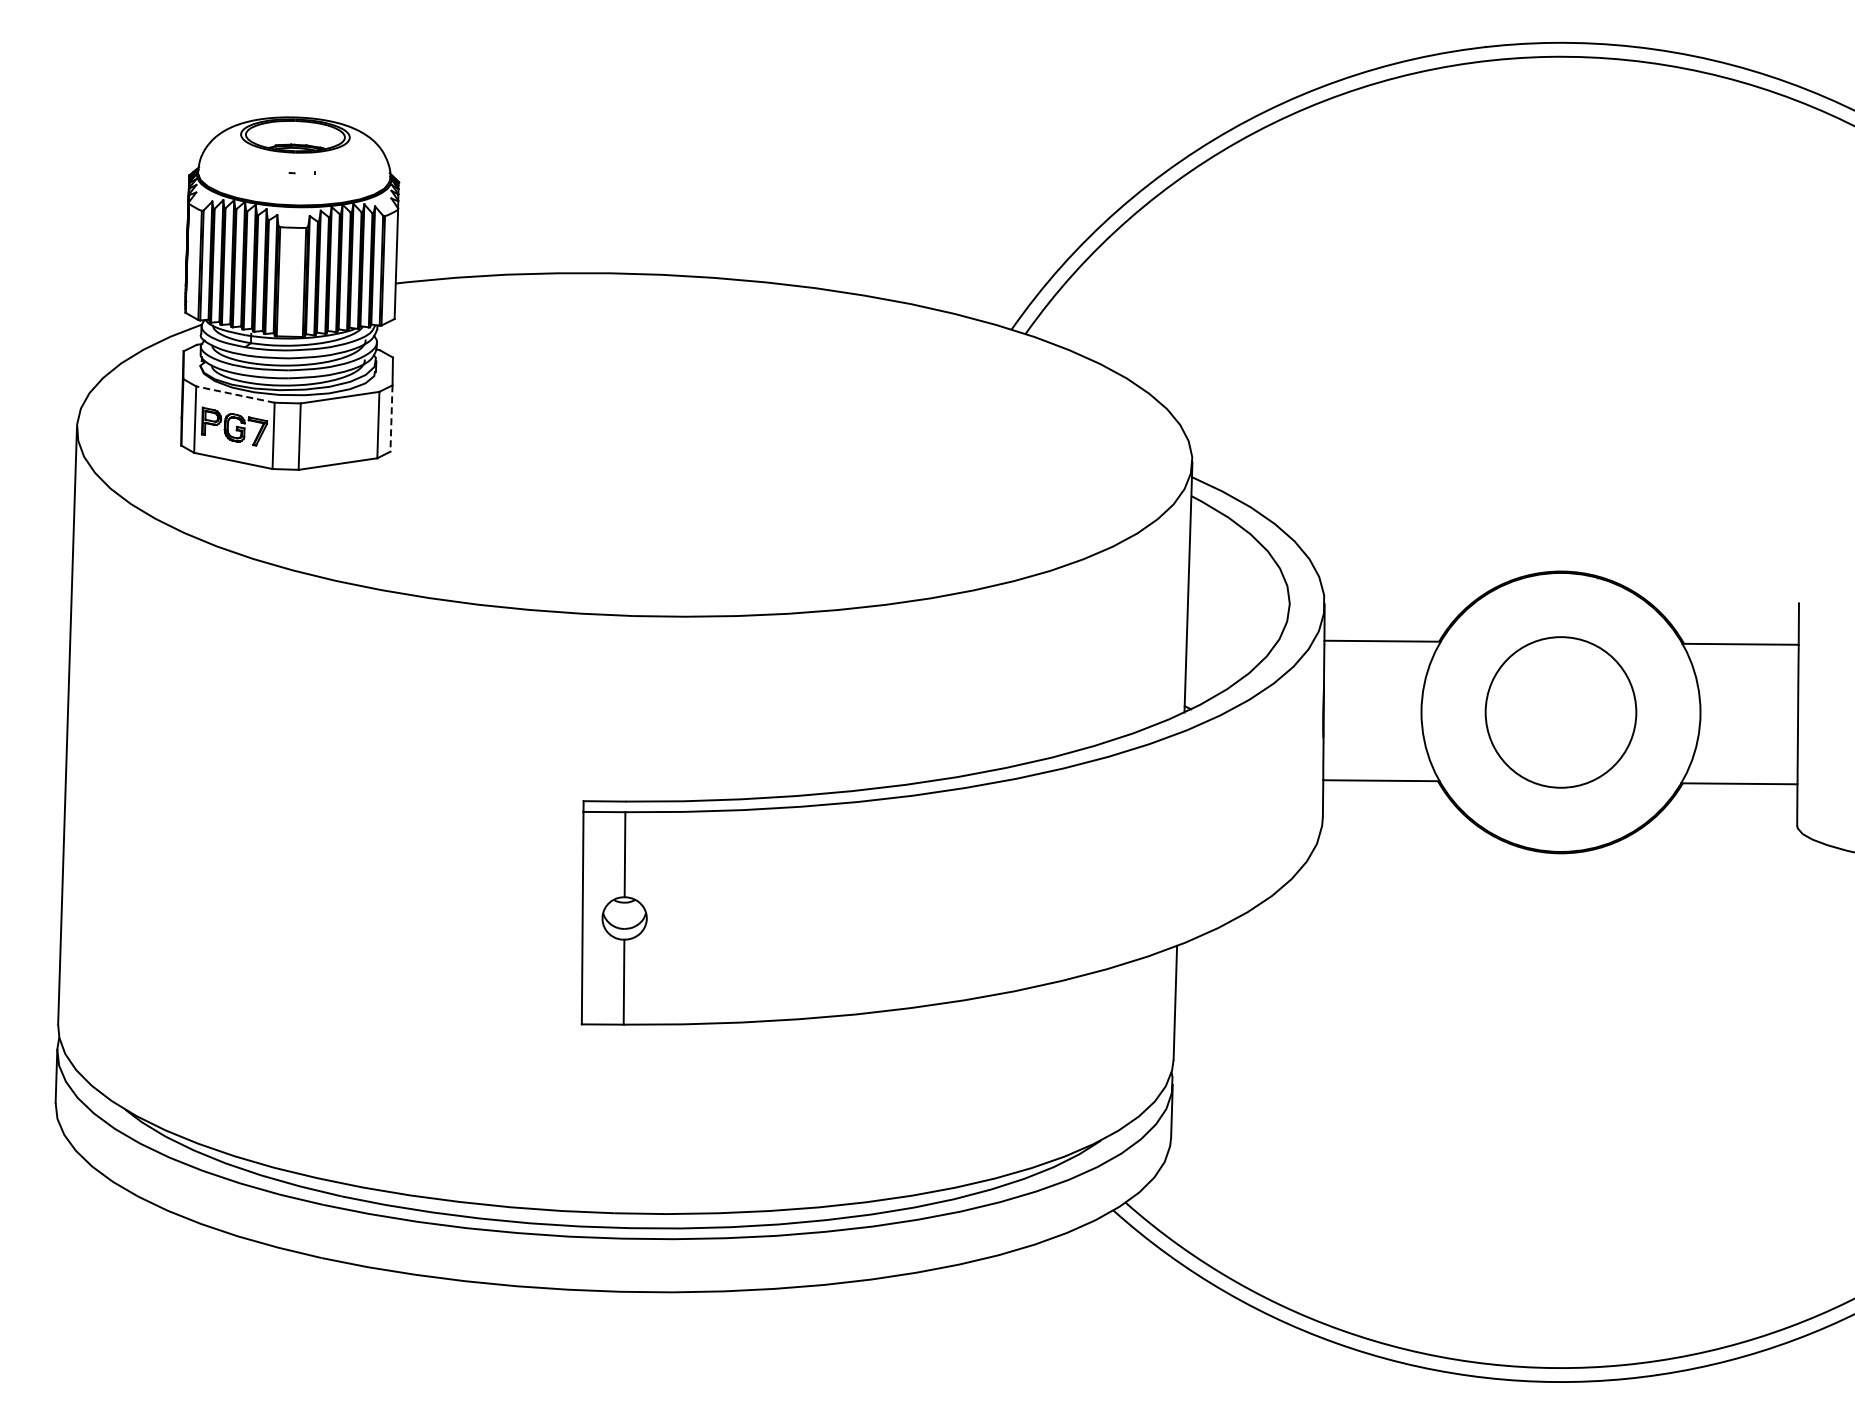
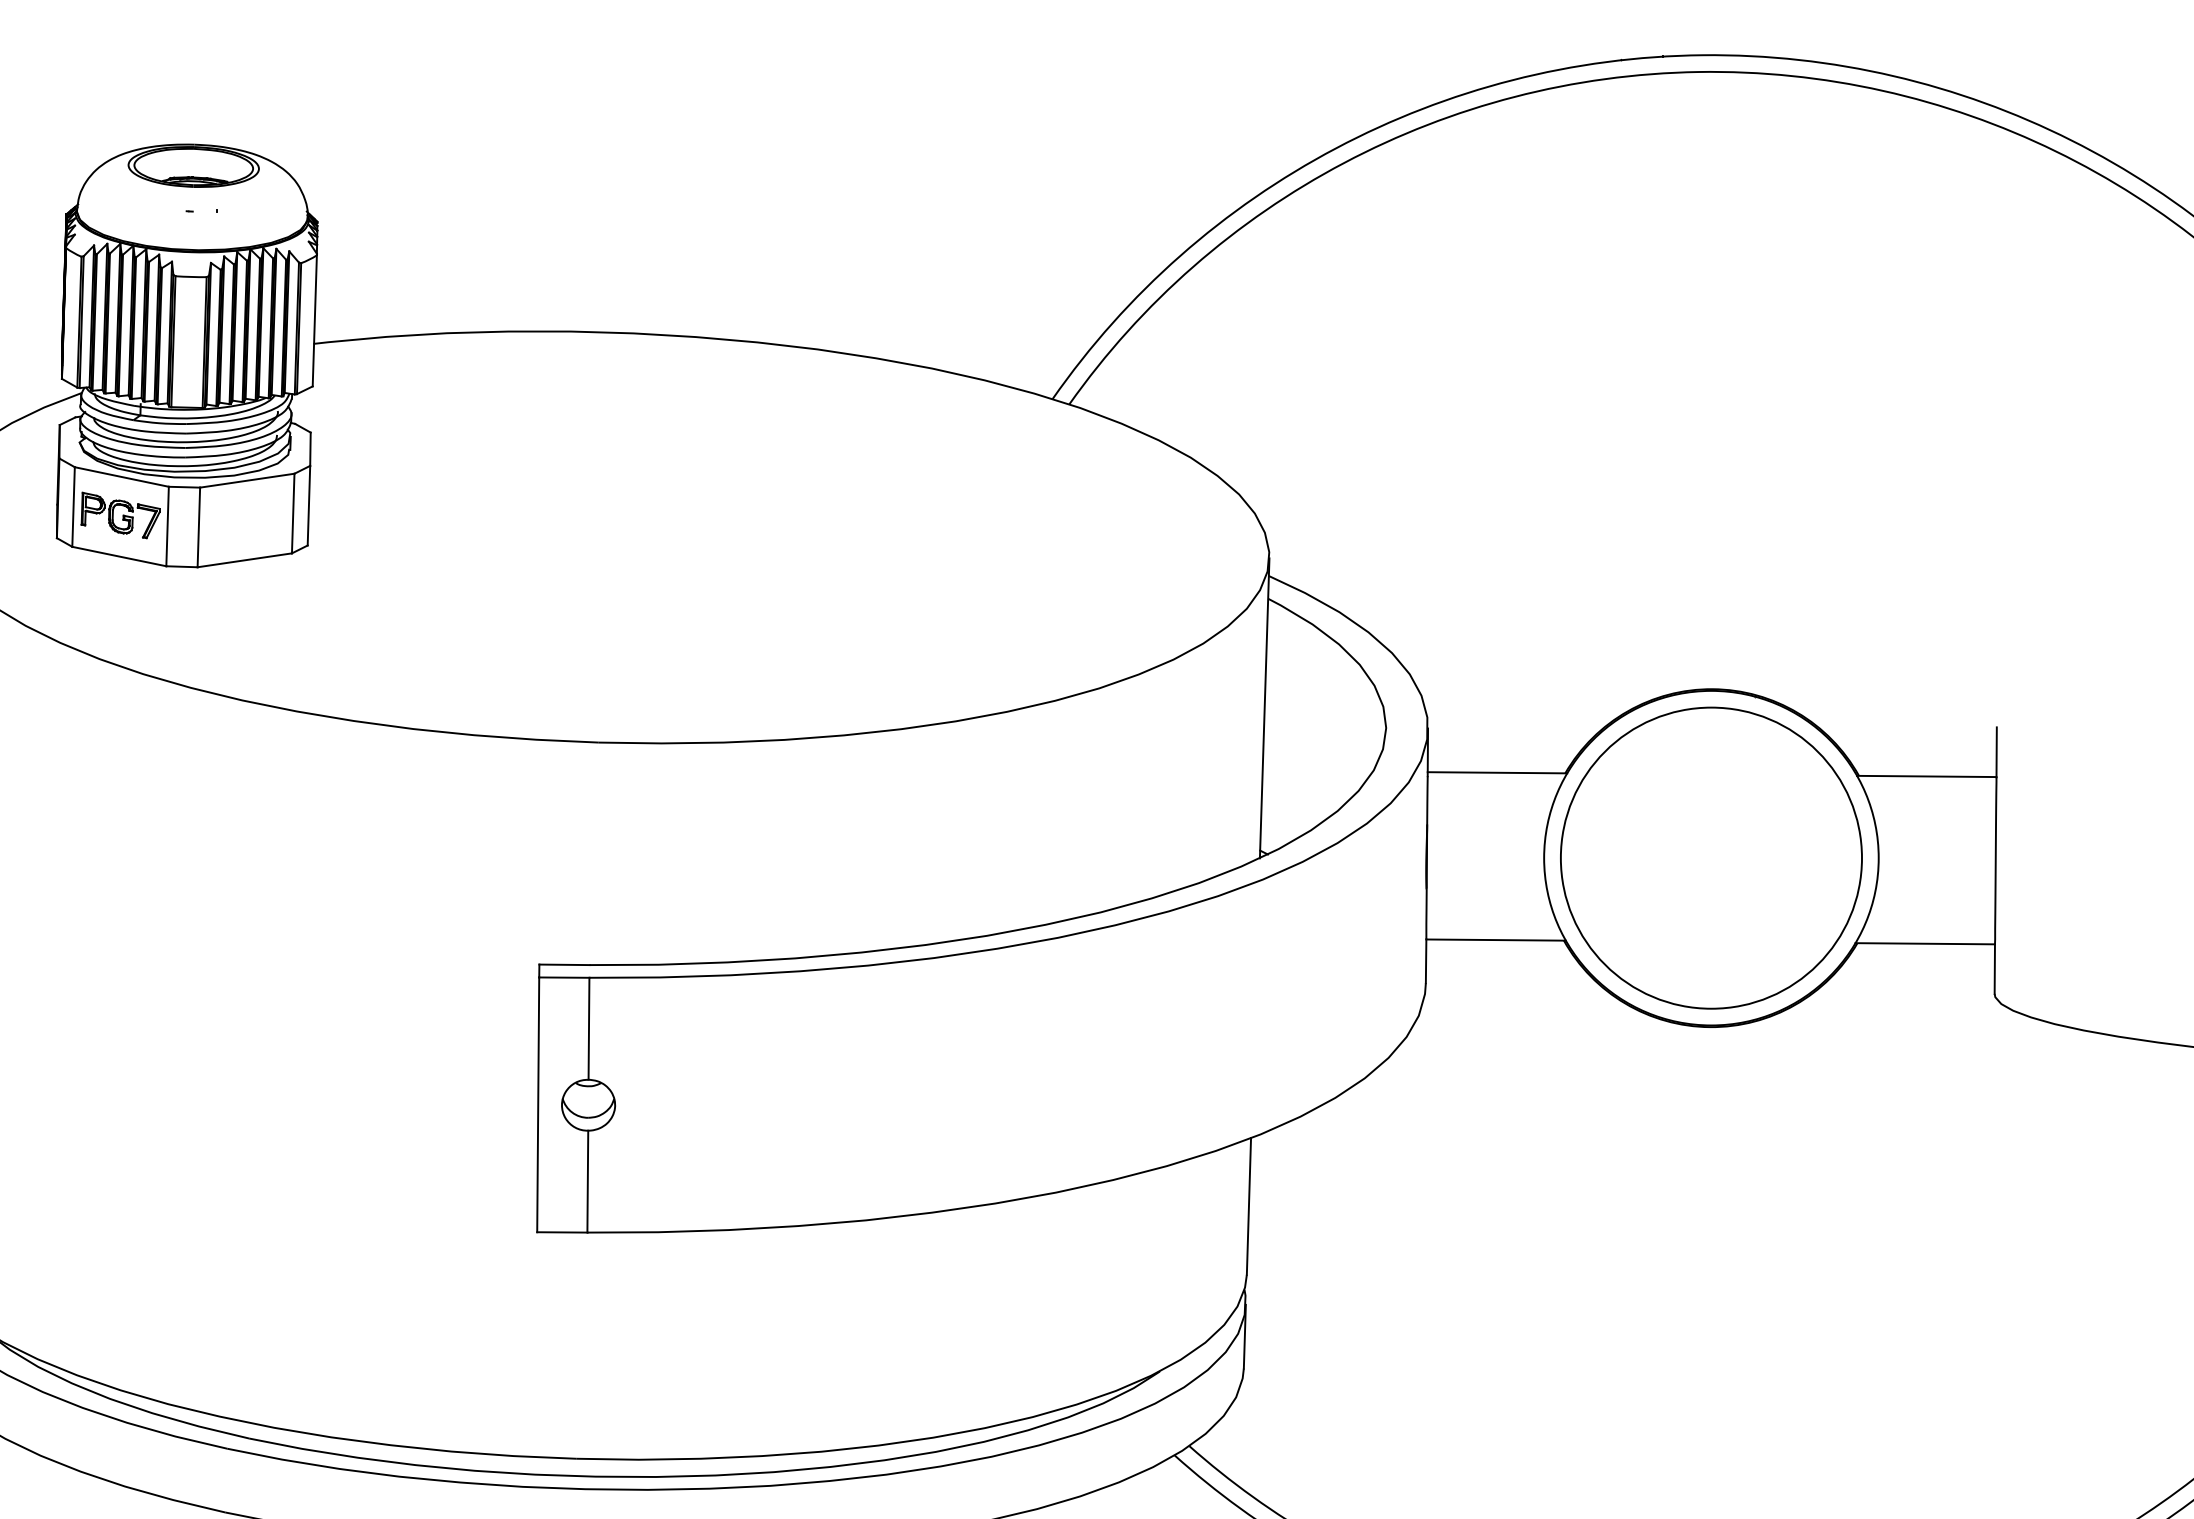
line: (234, 394) -> (120, 476), dashed -> solid
line: (391, 419) -> (308, 506), dashed -> solid
circle: (1560, 712) -> (1710, 858), size x1.67

